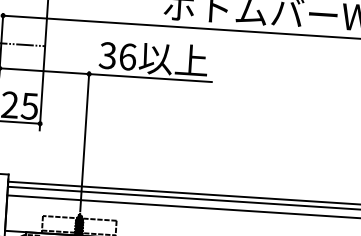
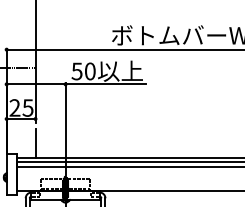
text: (117, 56) -> (83, 71), 36 -> 50
line: (37, 160) -> (35, 143), added

